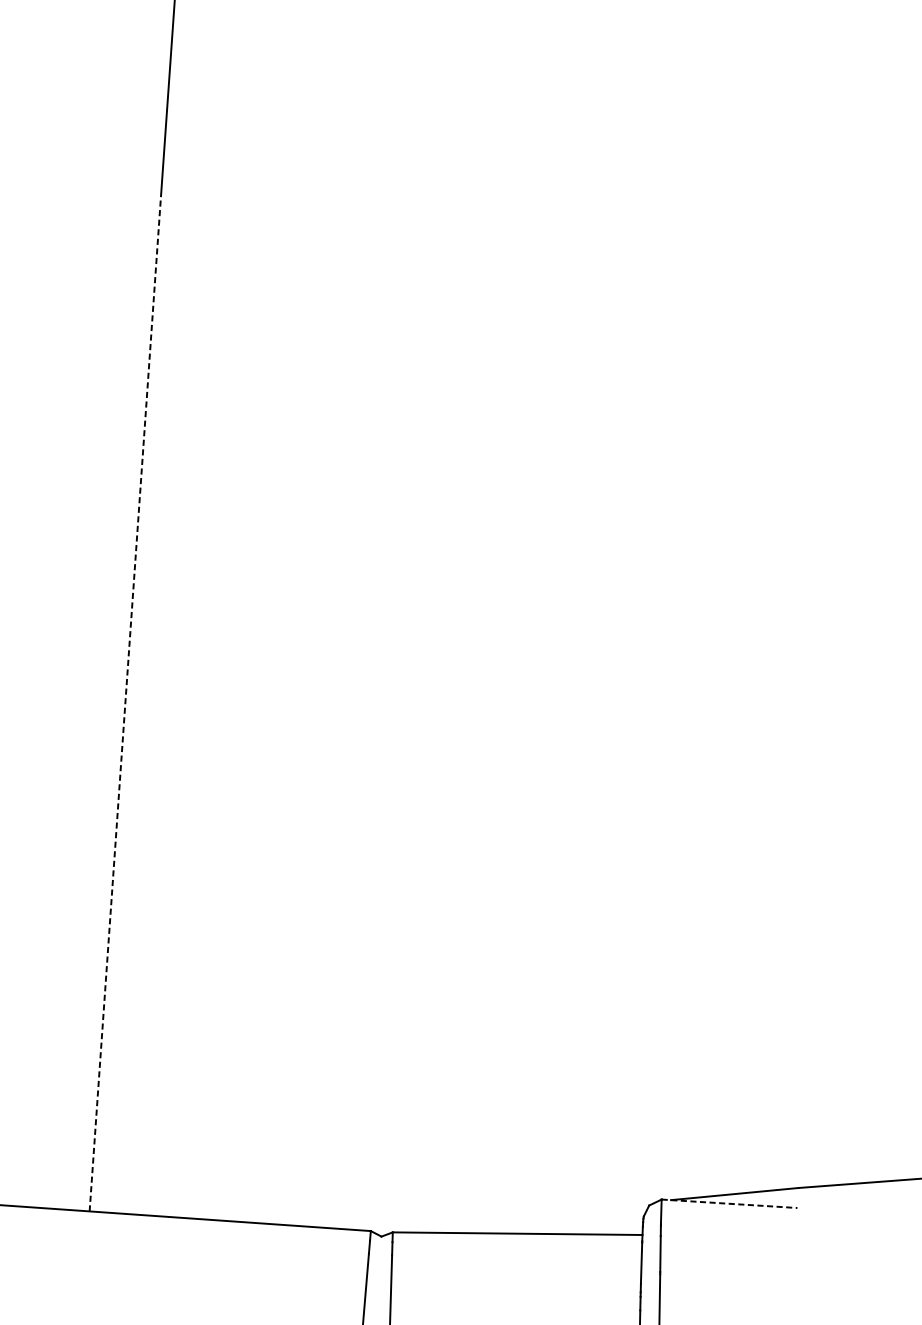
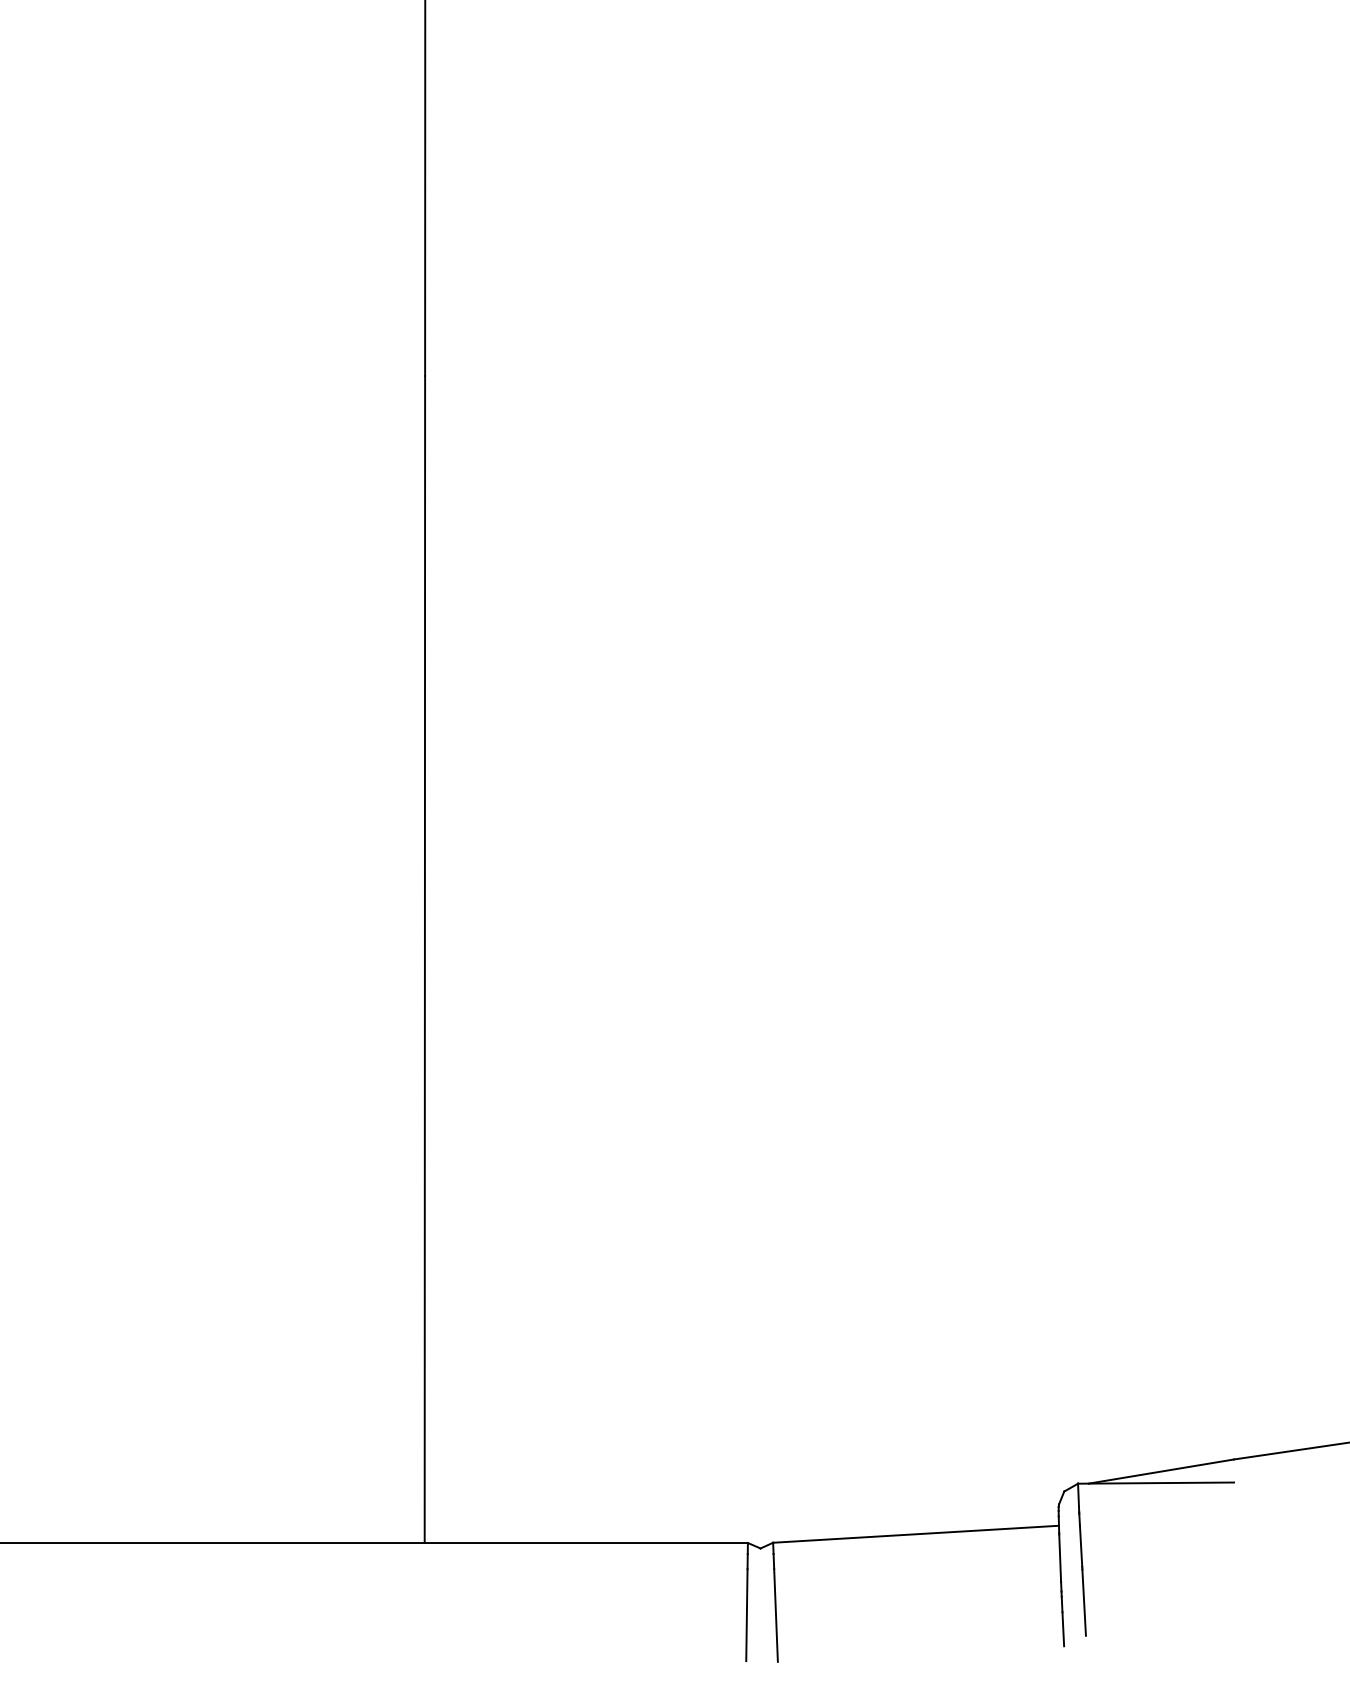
line: (124, 703) -> (424, 959), dashed -> solid
line: (729, 1204) -> (1156, 1483), dashed -> solid

